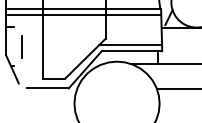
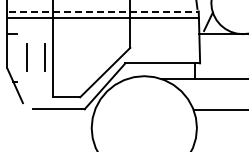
line: (83, 9) -> (103, 11), solid -> dashed
line: (130, 44) -> (160, 55), removed
line: (36, 46) -> (44, 57), added

